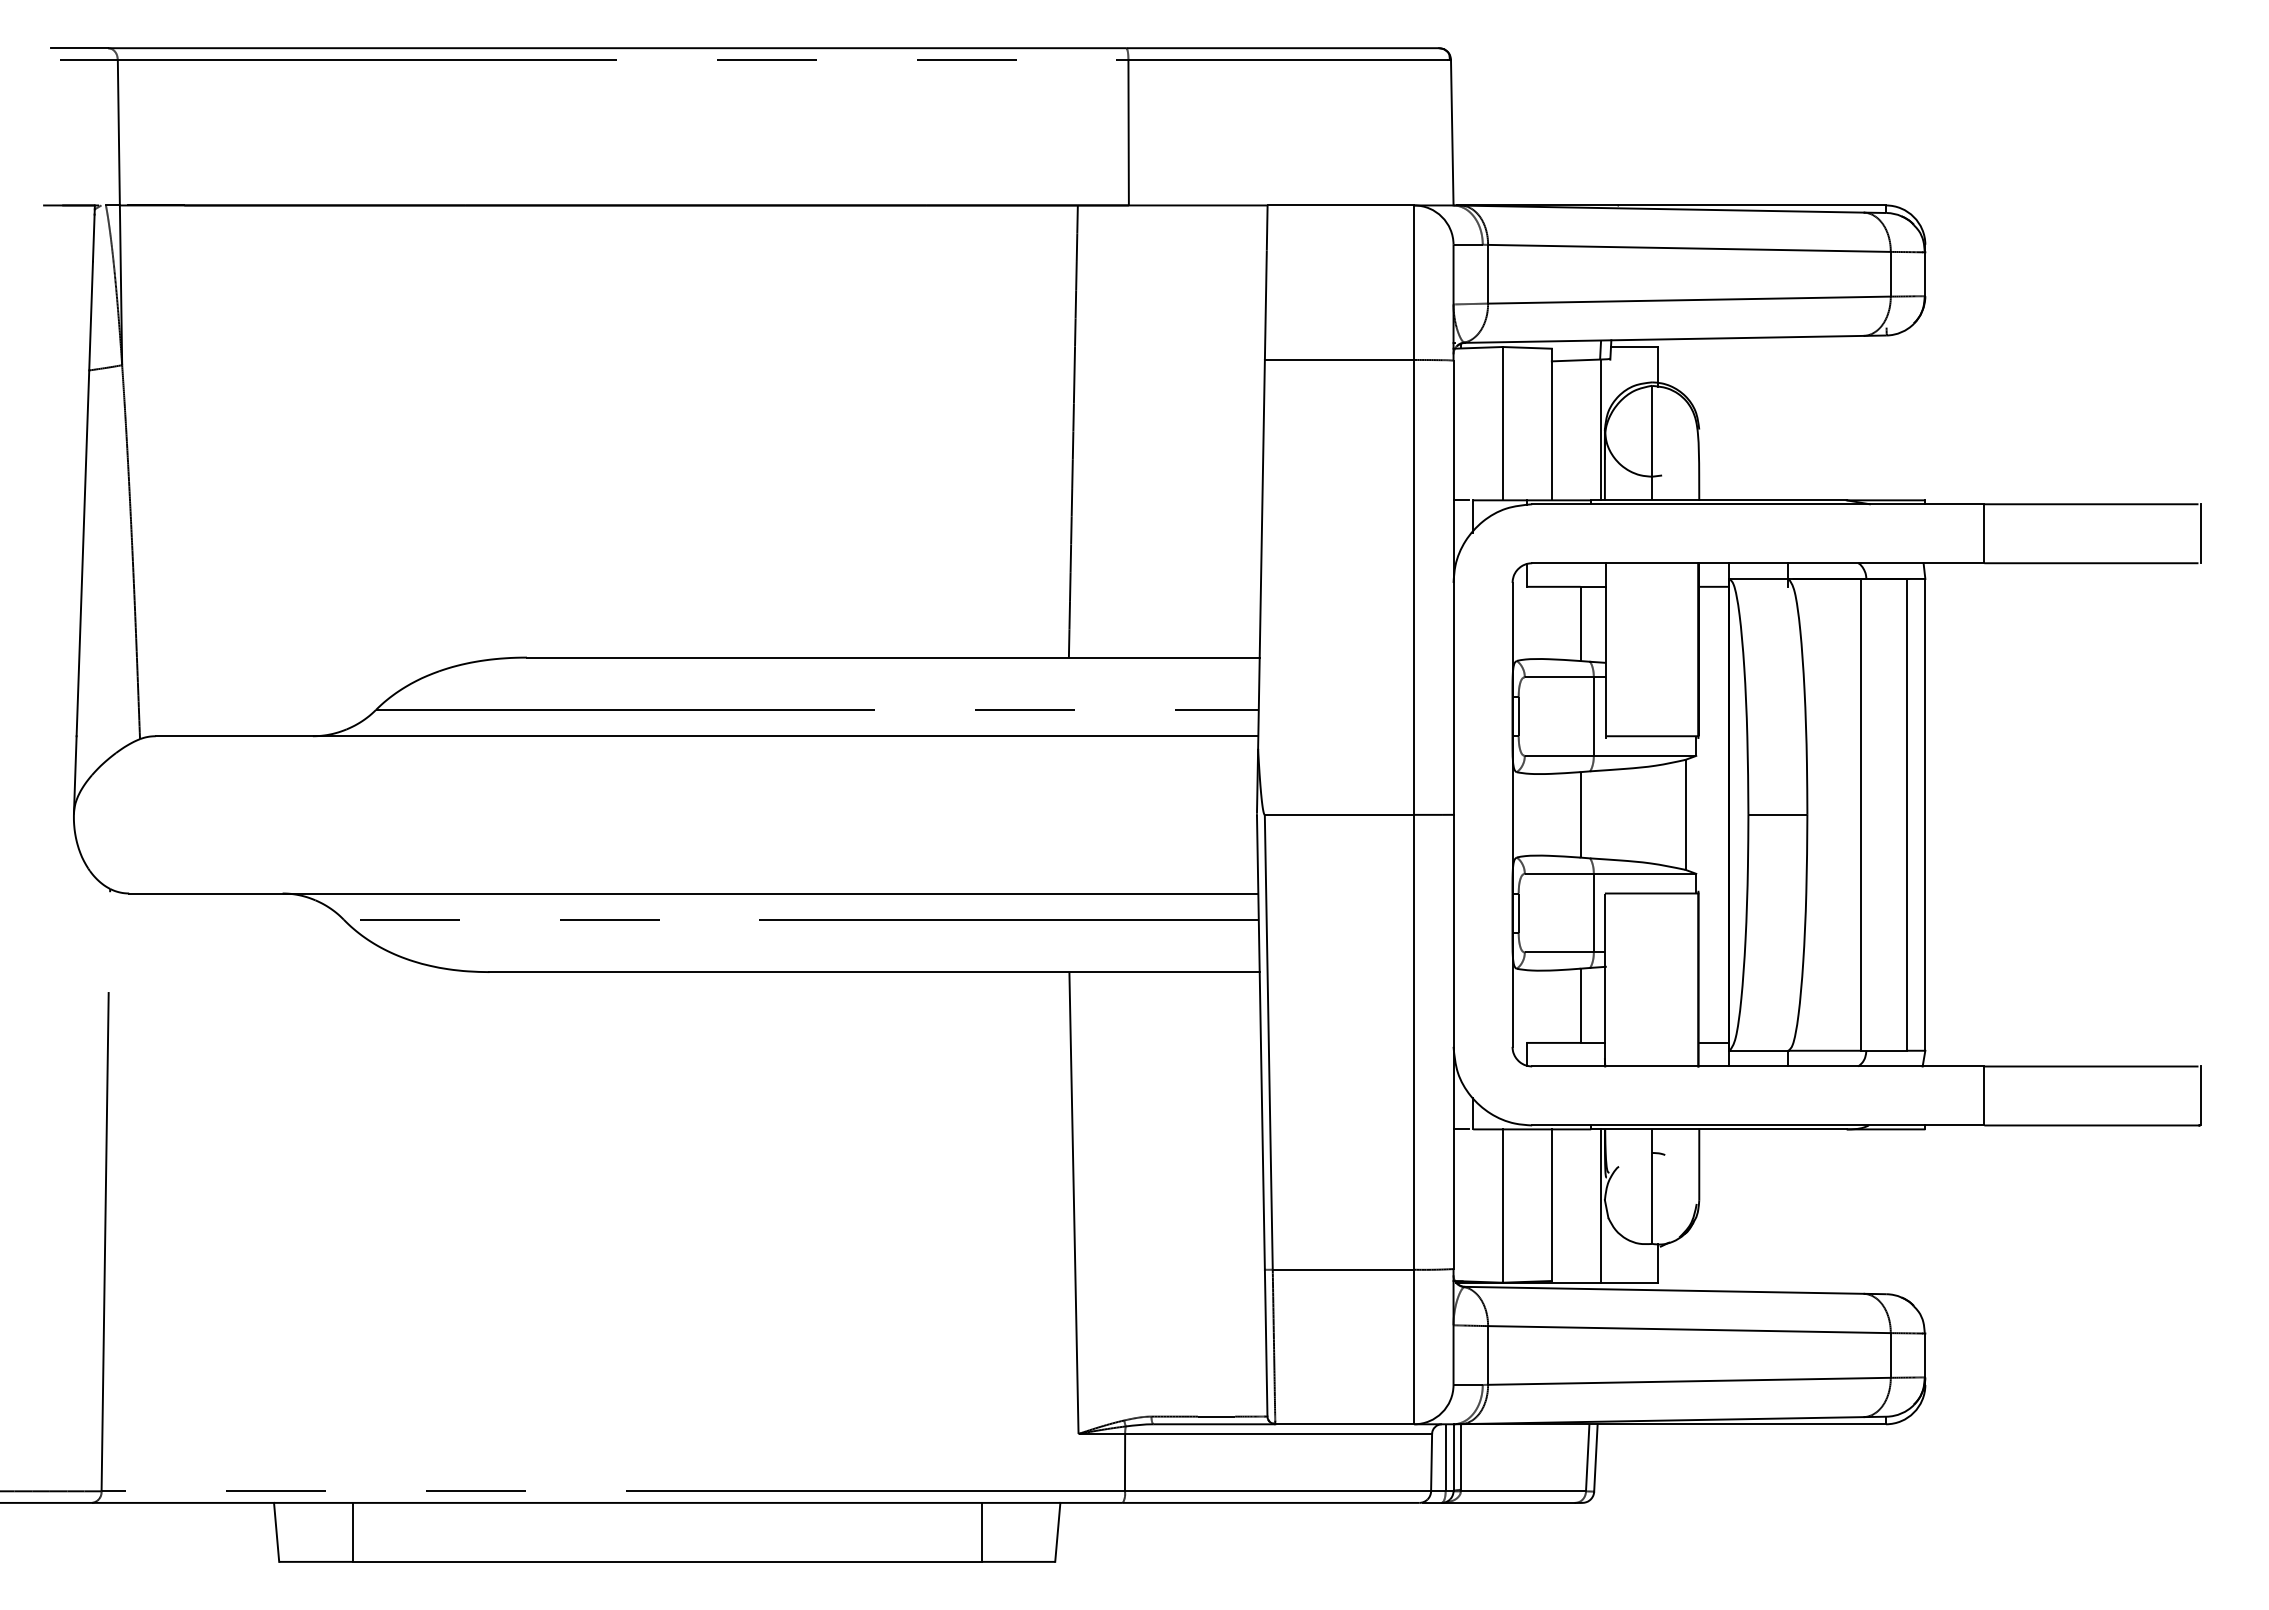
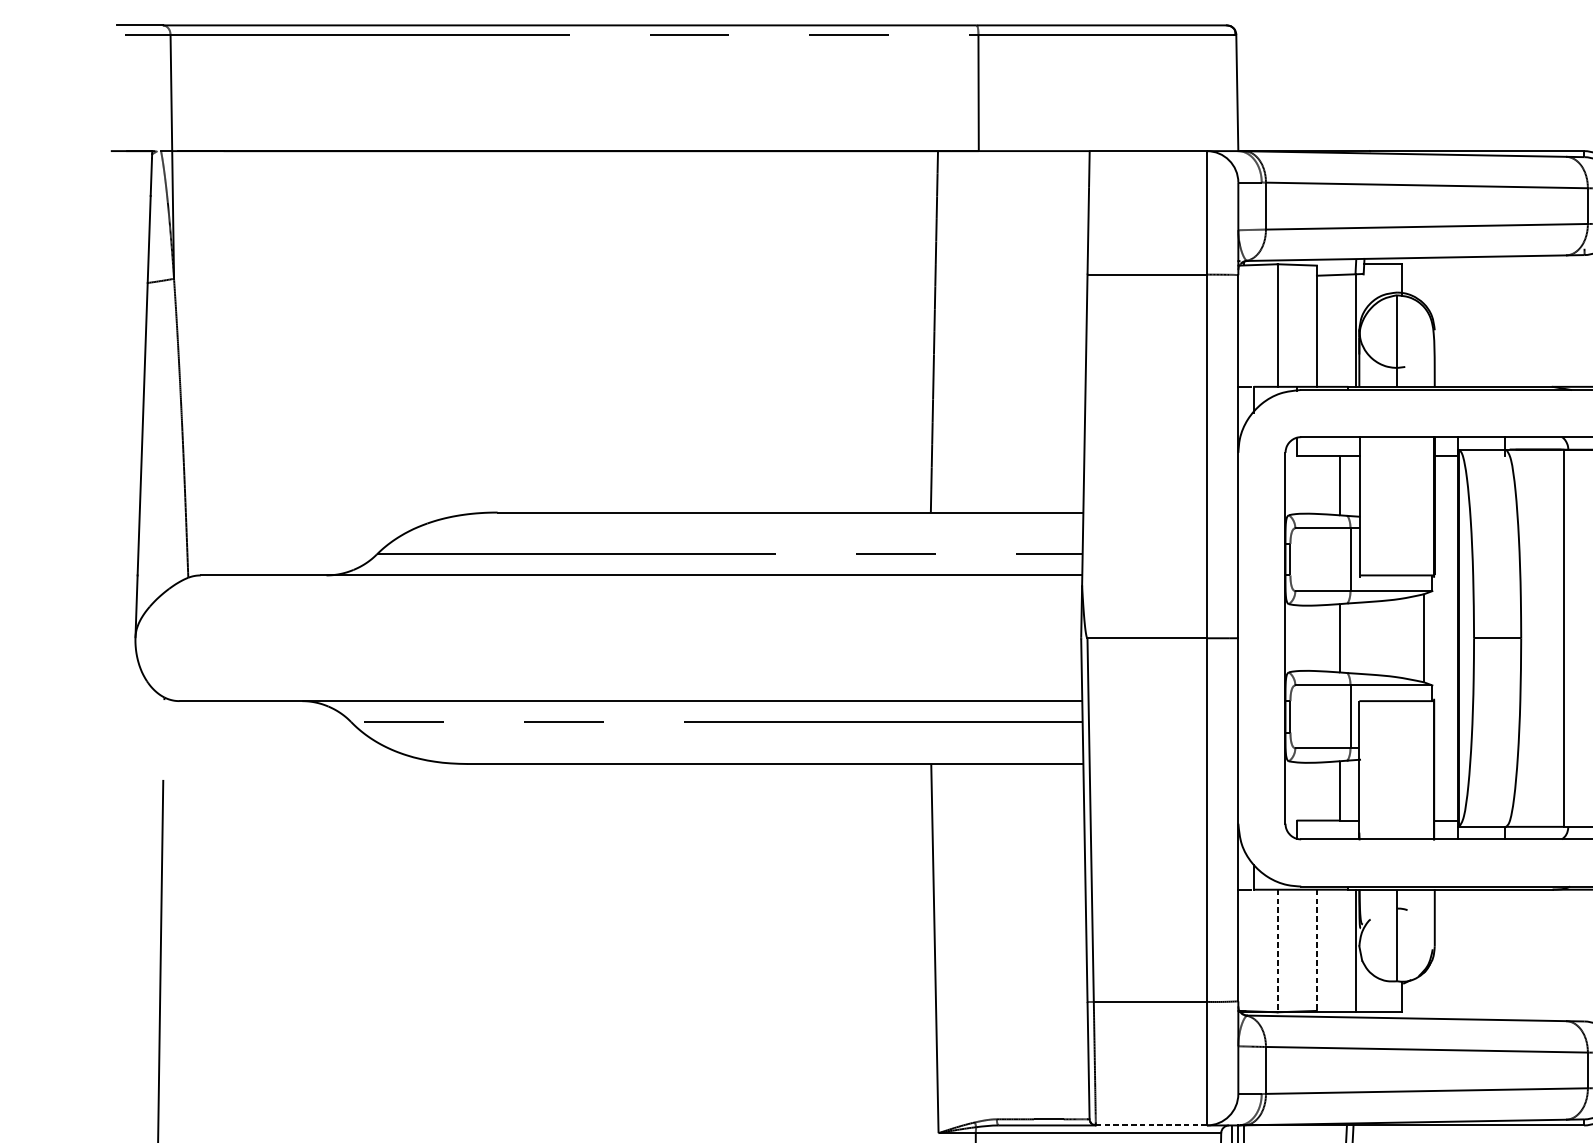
line: (1551, 1205) -> (1316, 950), solid -> dashed
line: (1502, 1206) -> (1277, 951), solid -> dashed
line: (1344, 1424) -> (1151, 1125), solid -> dashed

